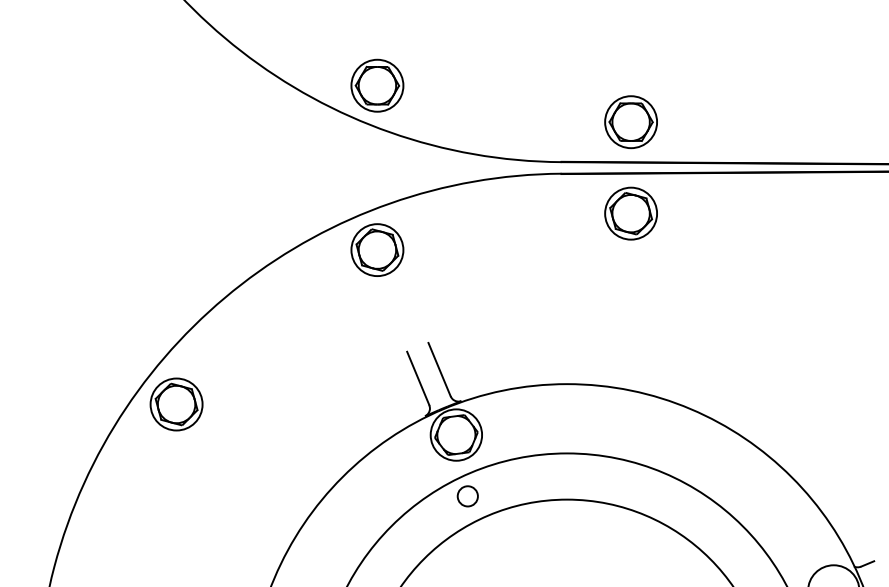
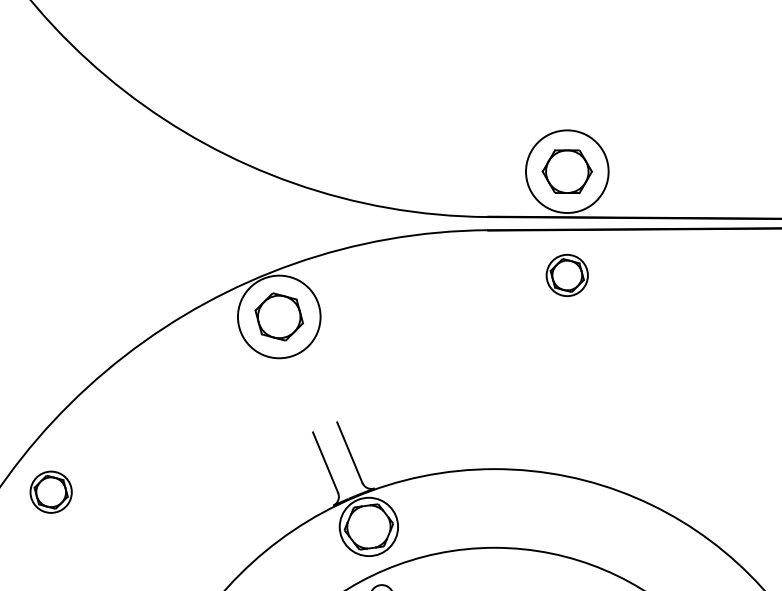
part: (377, 85) -> (279, 130), removed
circle: (631, 122) -> (567, 172), size x1.4
part: (630, 213) -> (566, 275), size x0.7
circle: (377, 250) -> (279, 317), size x1.4
part: (176, 404) -> (51, 492), size x0.7

